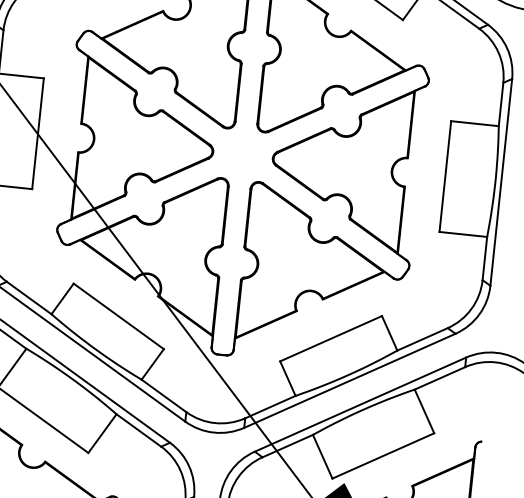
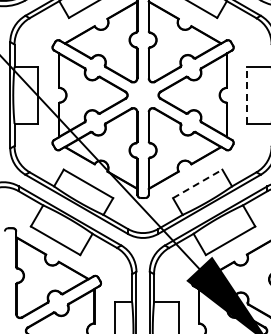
line: (446, 175) -> (247, 94), solid -> dashed
line: (330, 337) -> (197, 183), solid -> dashed

